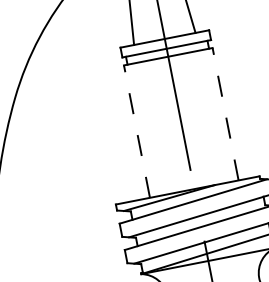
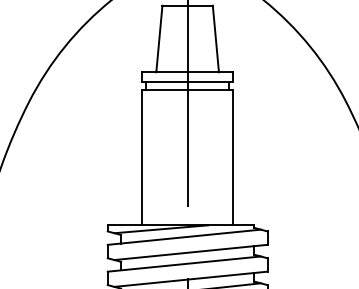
line: (225, 113) -> (232, 157), dashed -> solid
line: (136, 131) -> (142, 157), dashed -> solid

